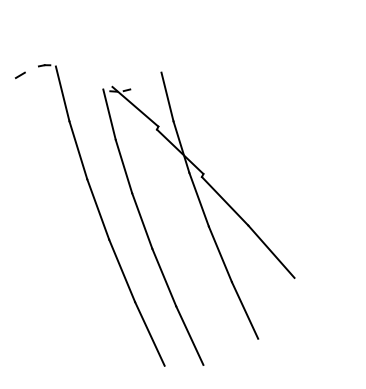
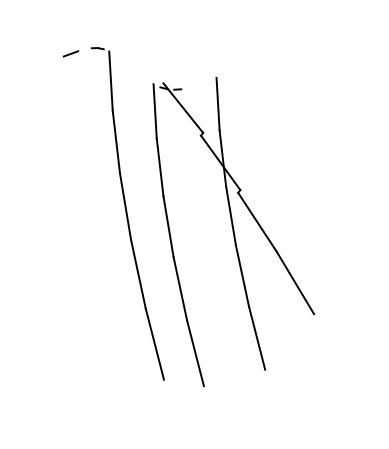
part: (20, 74) -> (71, 53), size x1.4

